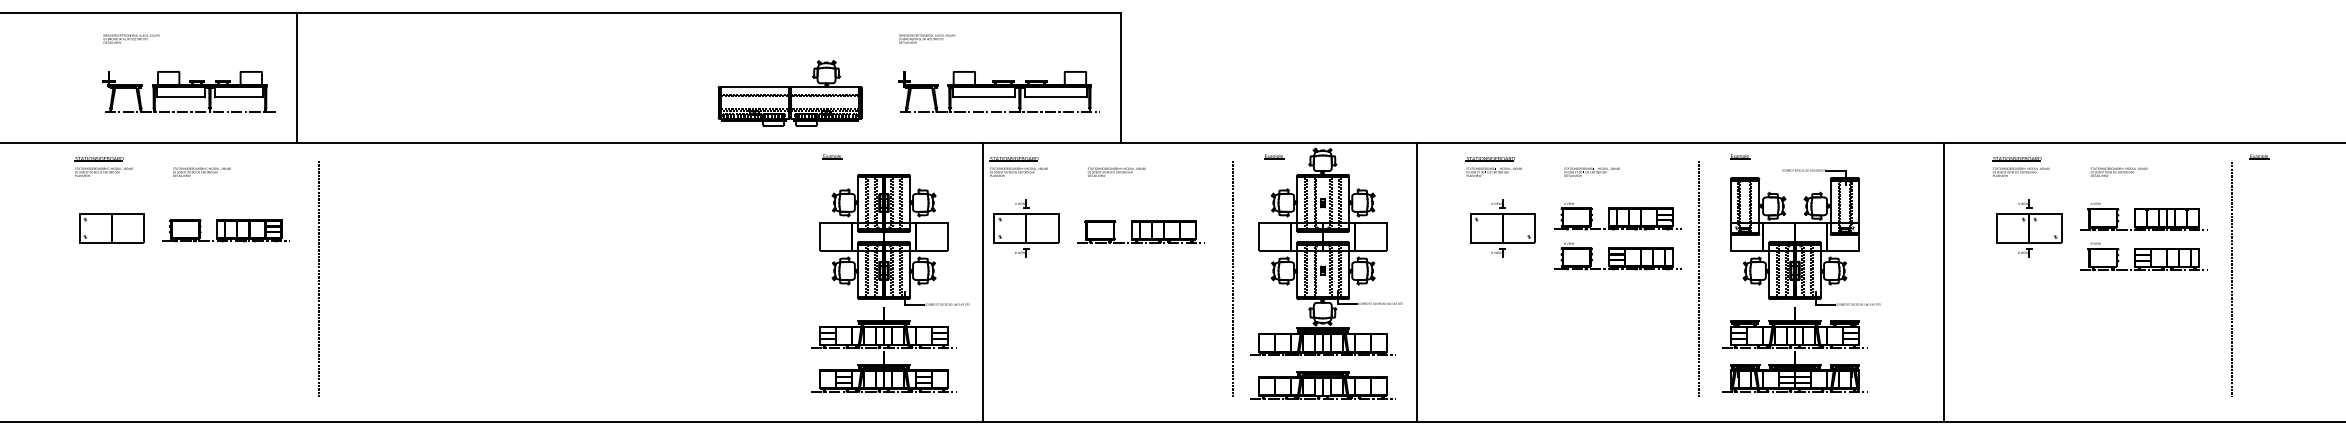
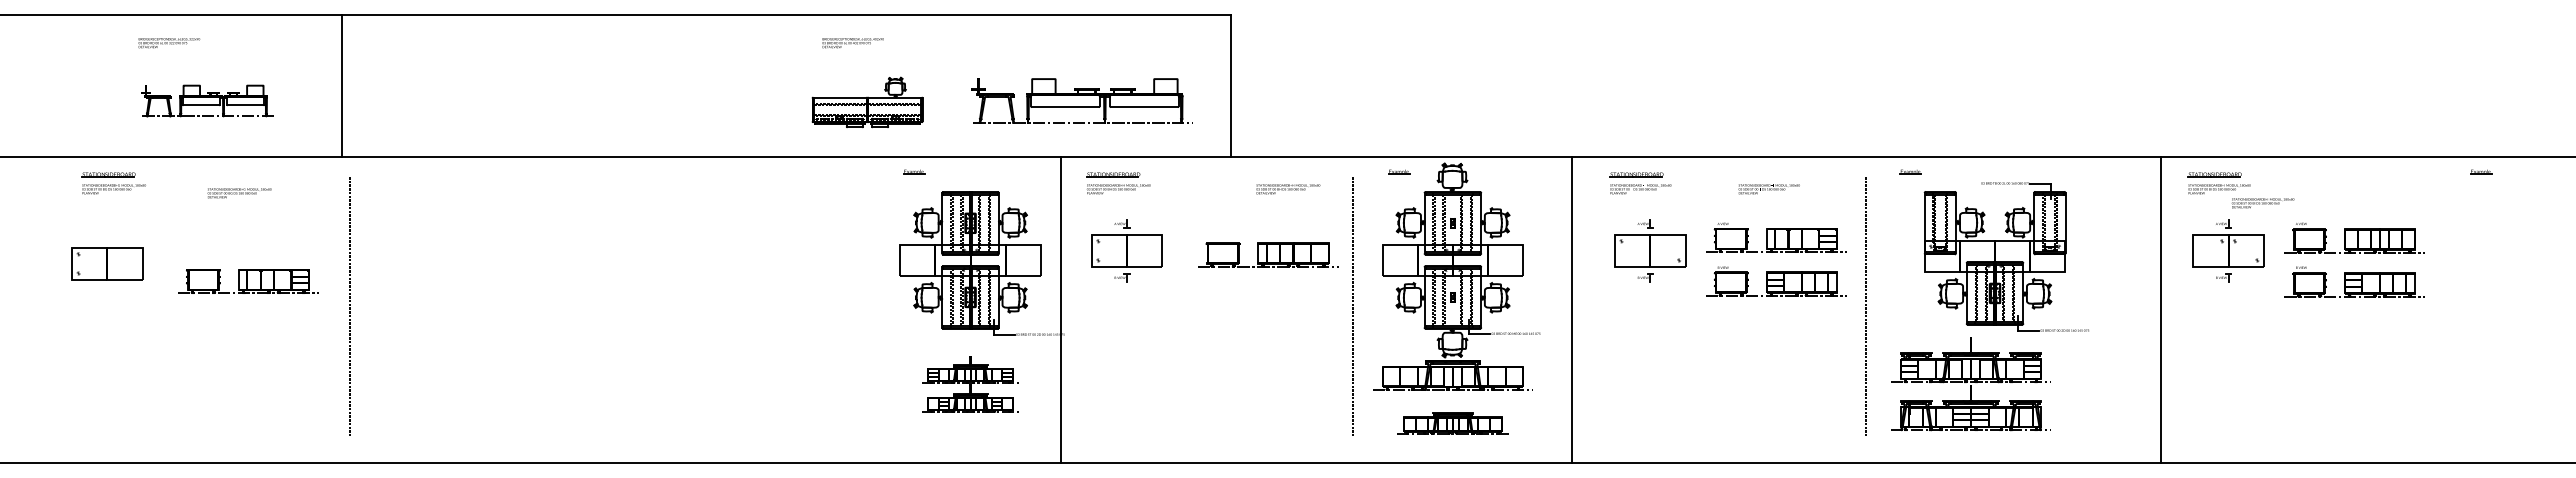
text: (131, 39) -> (169, 43), moved
text: (926, 39) -> (852, 43), moved
line: (297, 77) -> (342, 85), moved
part: (189, 91) -> (207, 100), size x0.7
part: (998, 91) -> (1081, 100), moved
part: (790, 93) -> (867, 102), size x0.7
text: (201, 172) -> (239, 193), moved
text: (1116, 172) -> (1288, 189), moved
text: (1591, 172) -> (1768, 189), moved
text: (2118, 172) -> (2262, 203), moved
part: (111, 227) -> (107, 263), moved
part: (226, 230) -> (248, 281), moved
part: (1141, 231) -> (1268, 254), moved
part: (1804, 237) -> (2005, 256), moved
line: (2232, 278) -> (2451, 306), removed
line: (983, 282) -> (1061, 310), moved
line: (1417, 282) -> (1572, 310), moved
line: (1943, 282) -> (2161, 310), moved
part: (883, 349) -> (970, 383), size x0.6
part: (1322, 385) -> (1452, 423), size x0.7

